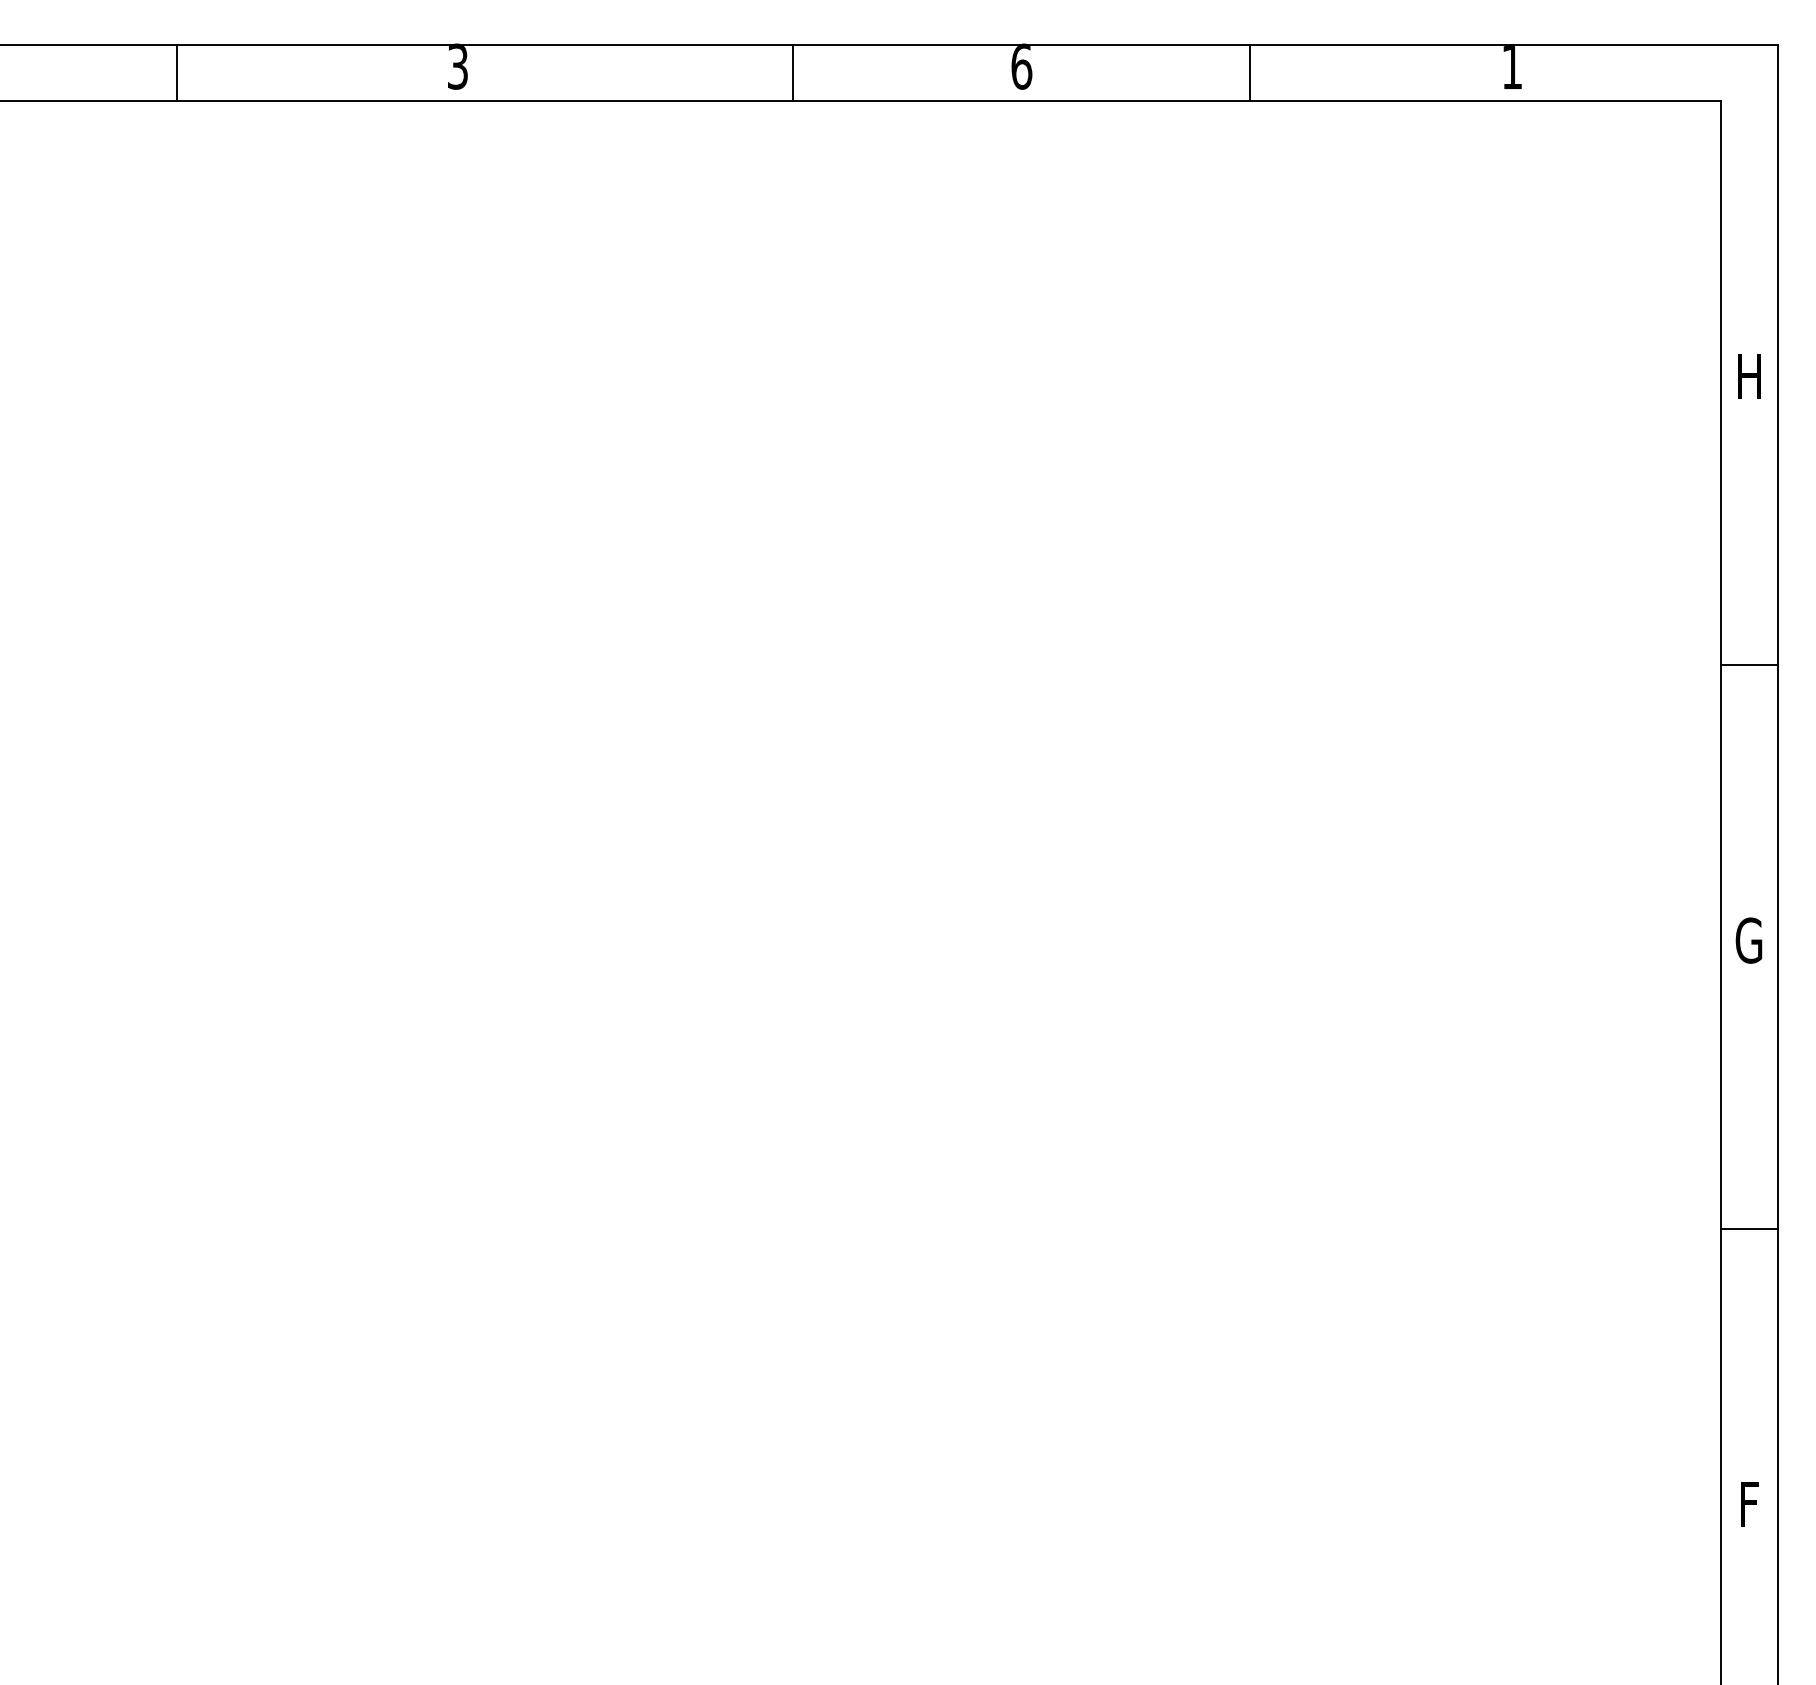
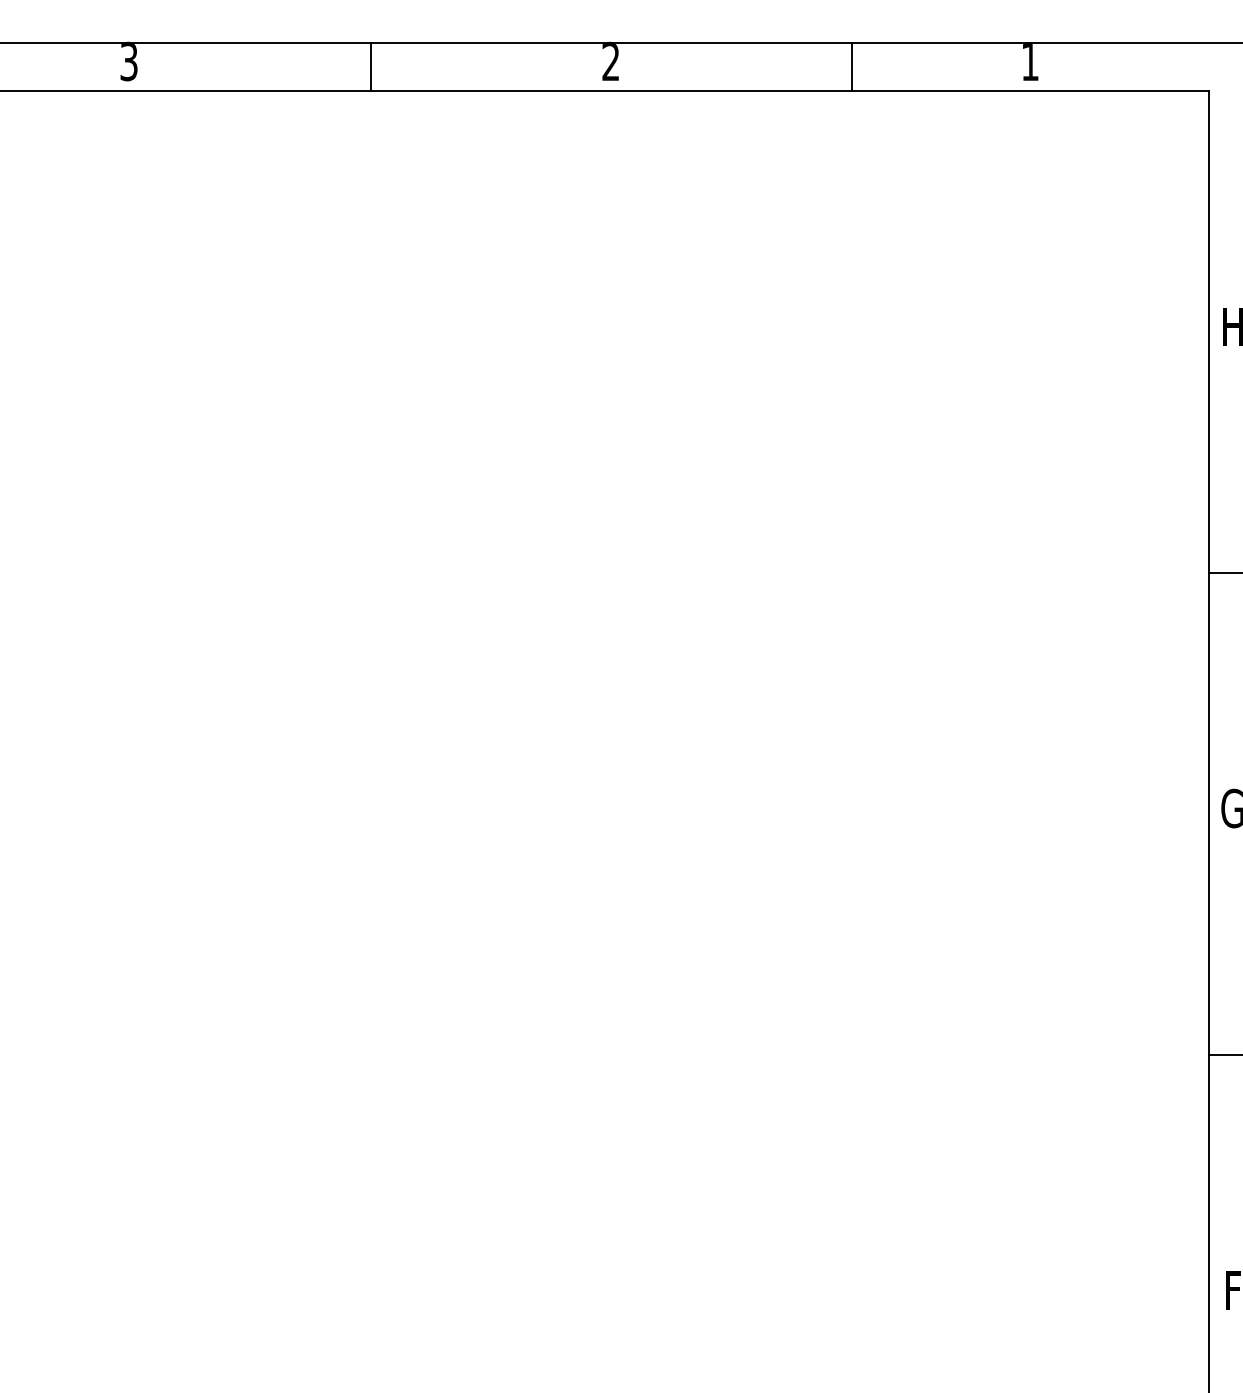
text: (1021, 66) -> (610, 61), 6 -> 2
line: (793, 73) -> (370, 67), moved
line: (1250, 73) -> (852, 67), moved

